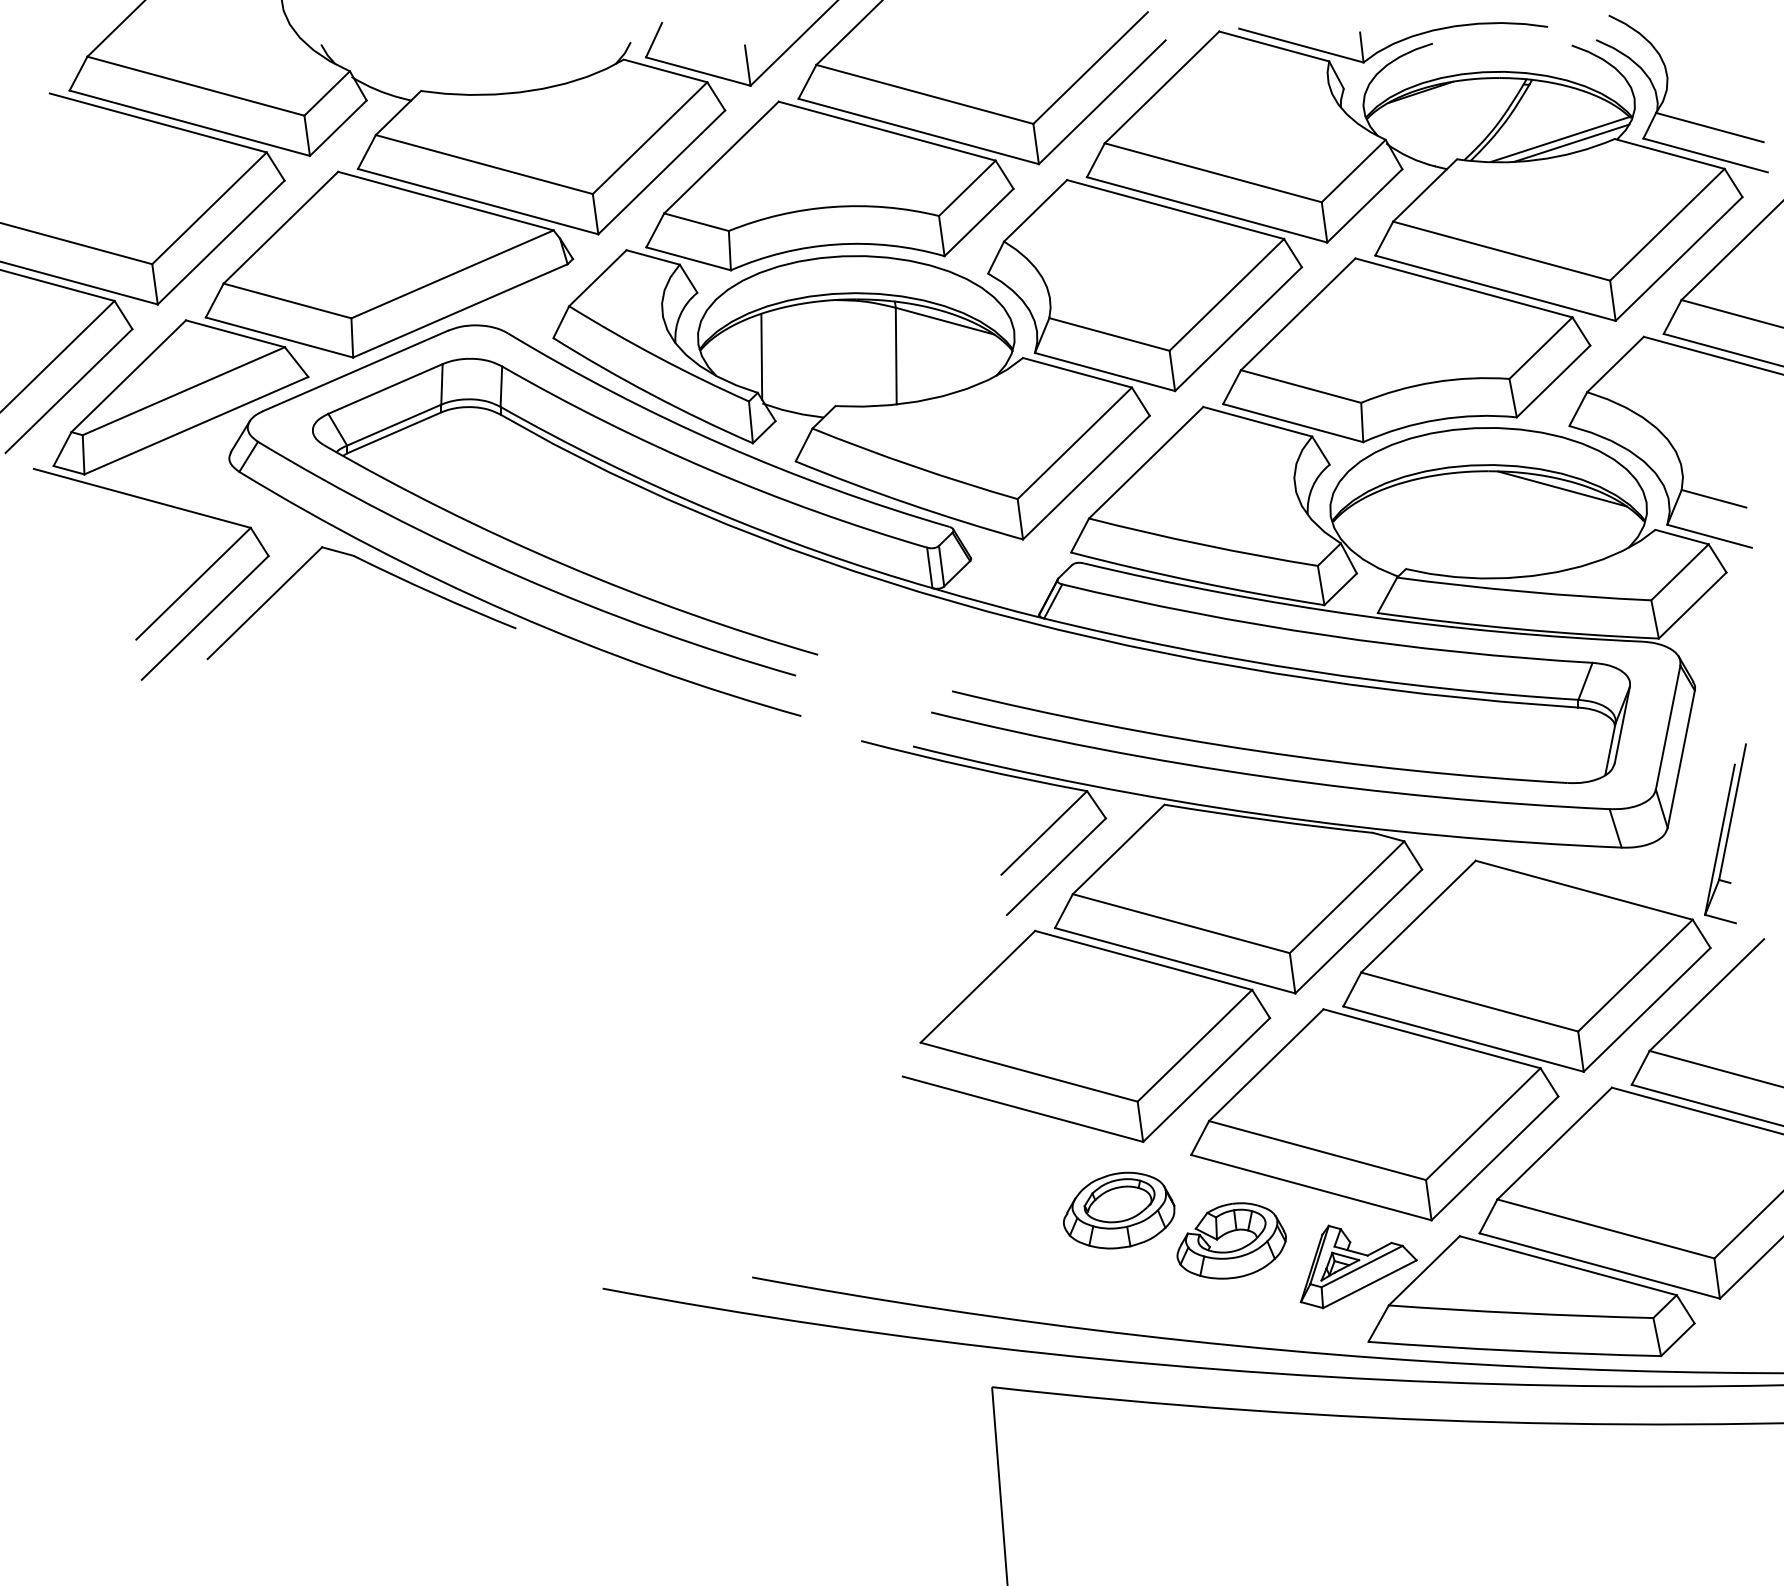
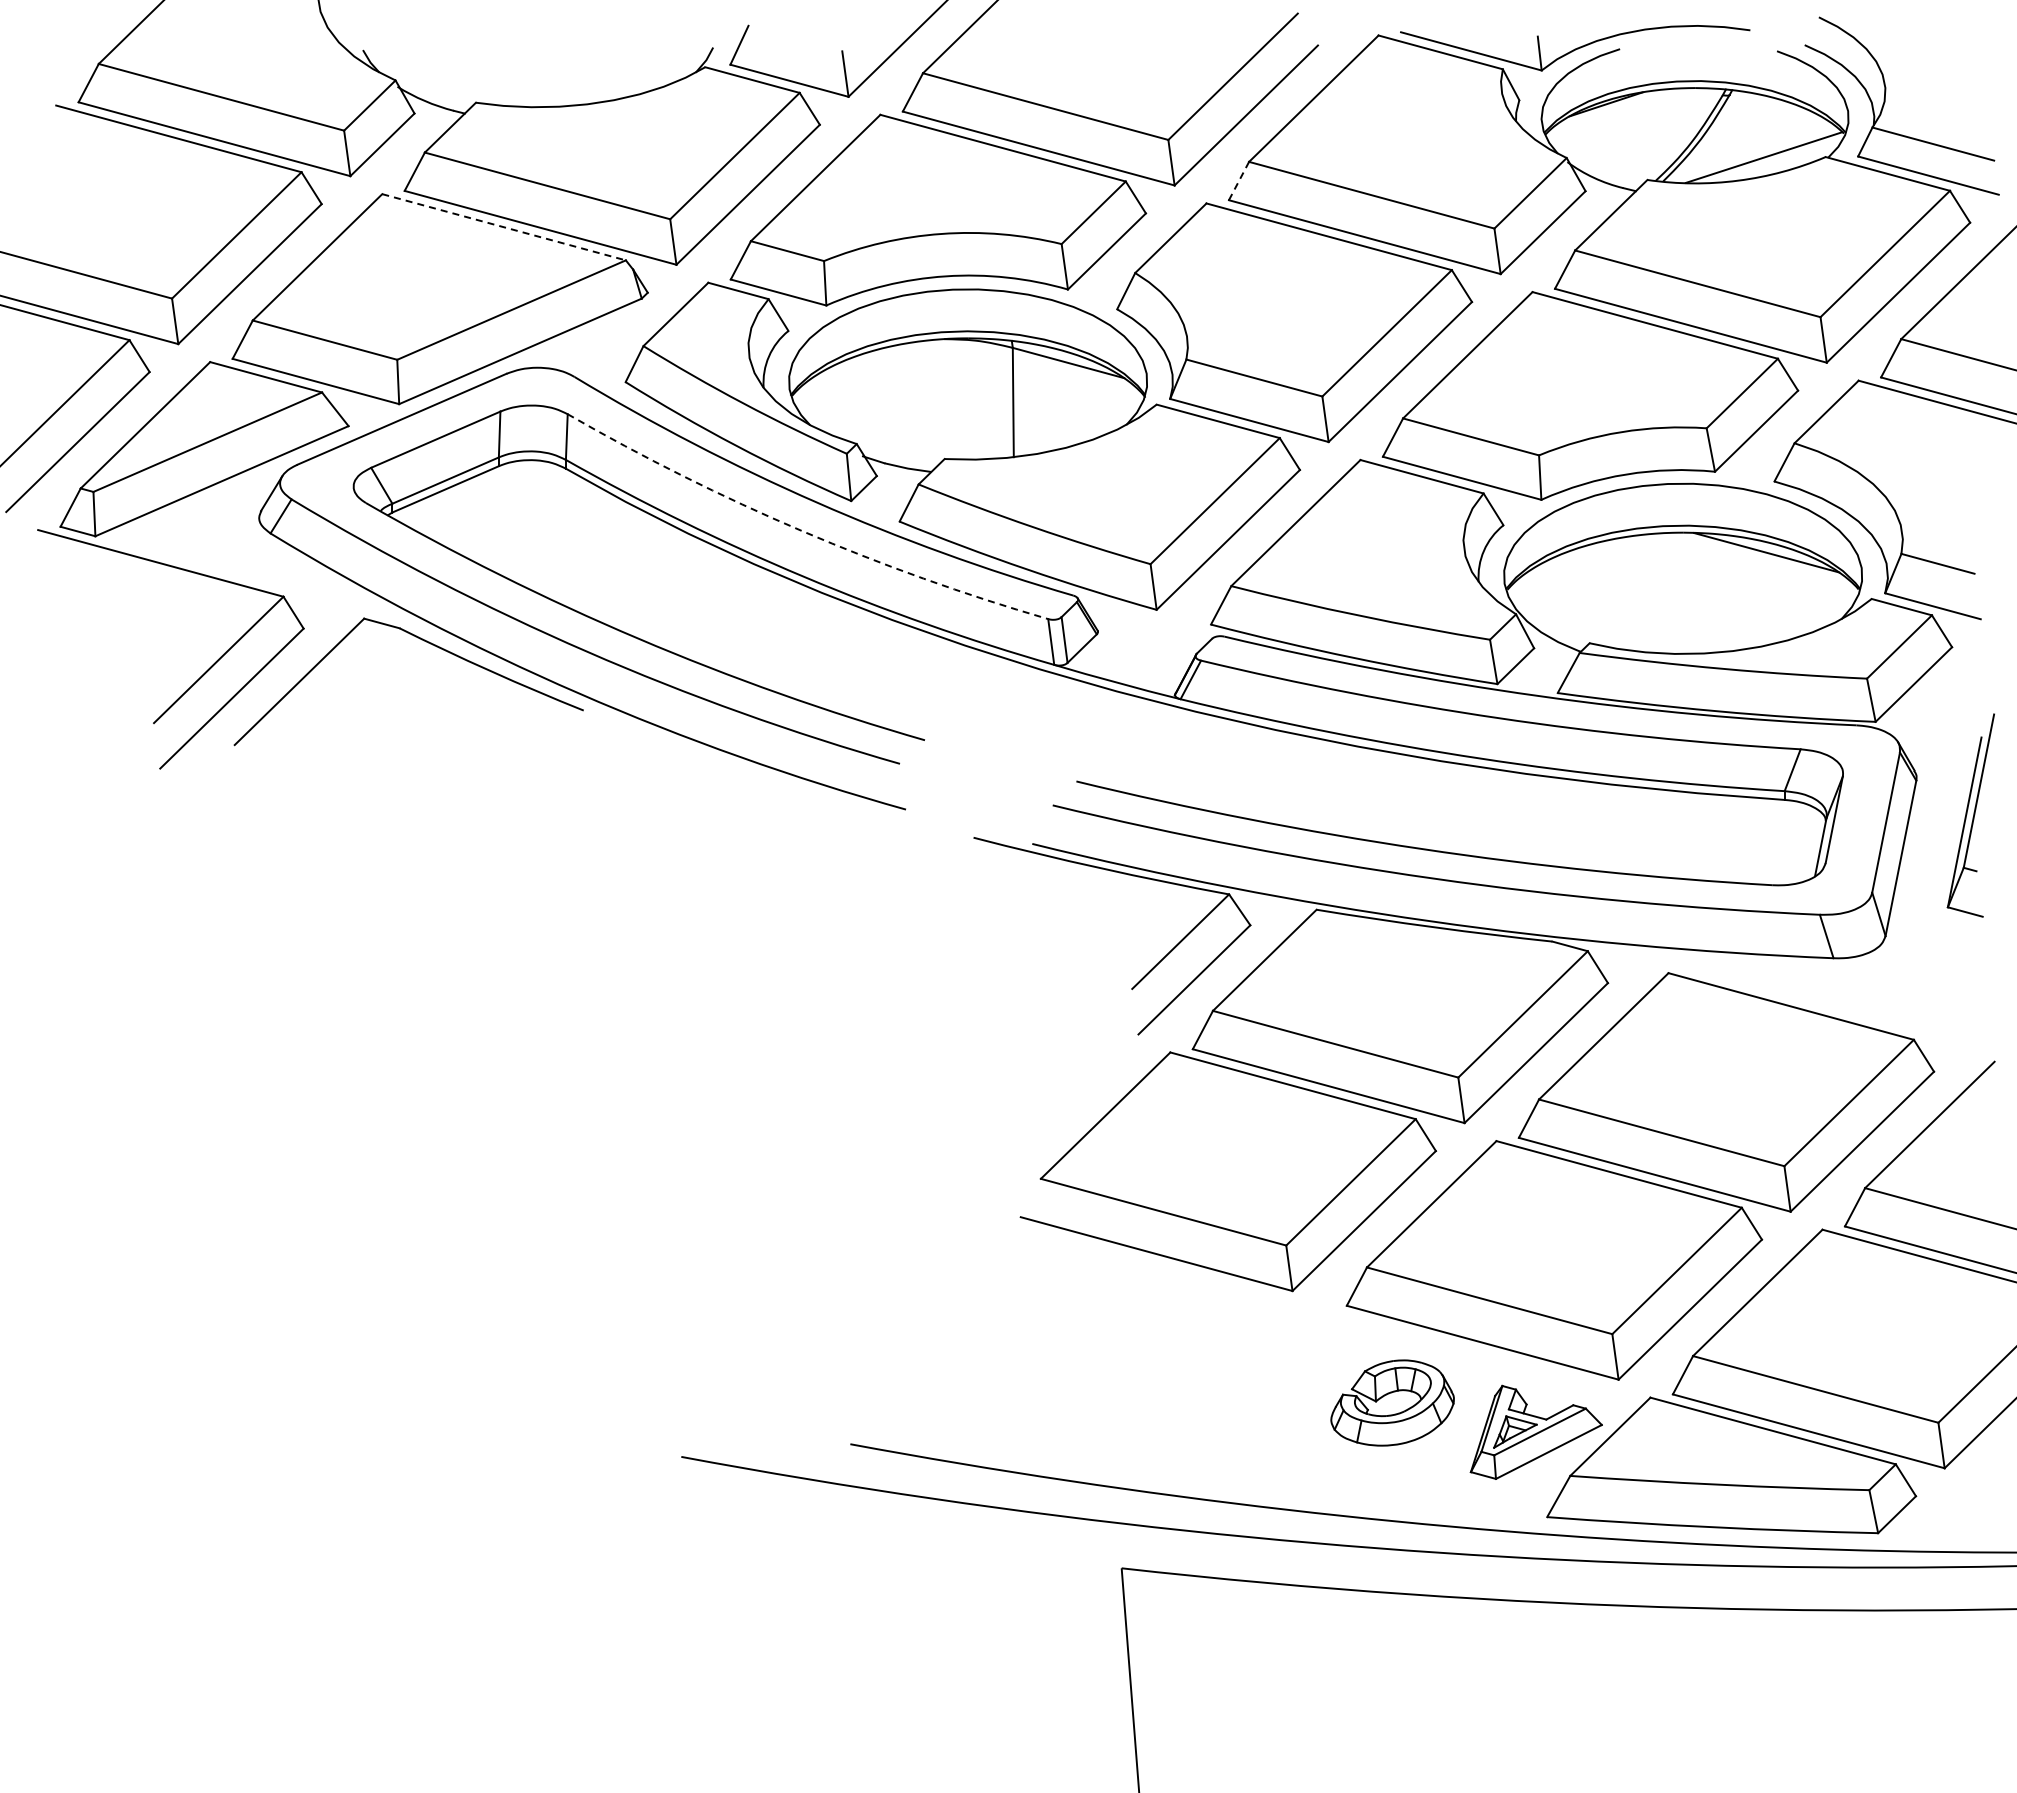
line: (1572, 142) -> (1777, 161), removed
line: (1096, 160) -> (1239, 181), solid -> dashed
line: (446, 201) -> (504, 227), solid -> dashed
line: (761, 356) -> (860, 402), removed
arc: (708, 469) -> (801, 530), solid -> dashed
part: (1725, 833) -> (1970, 815), moved
part: (1119, 1210) -> (1265, 1368), removed

